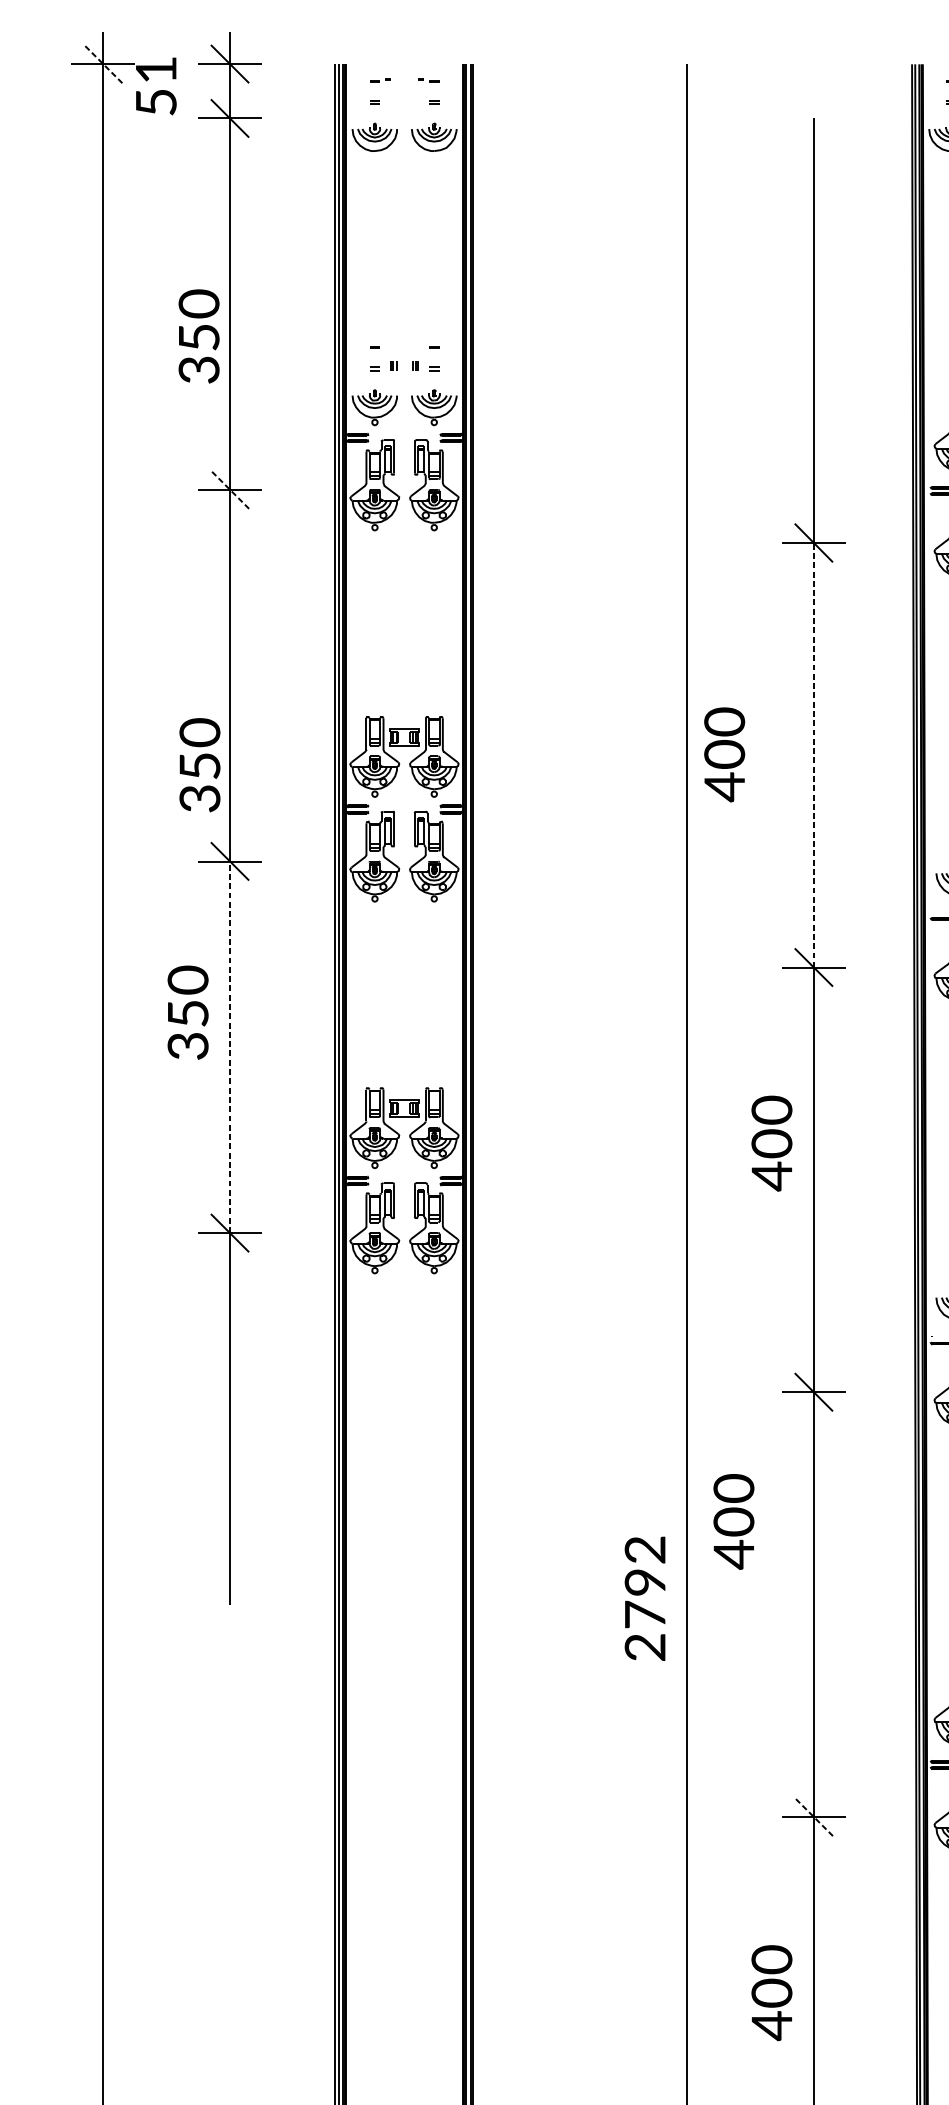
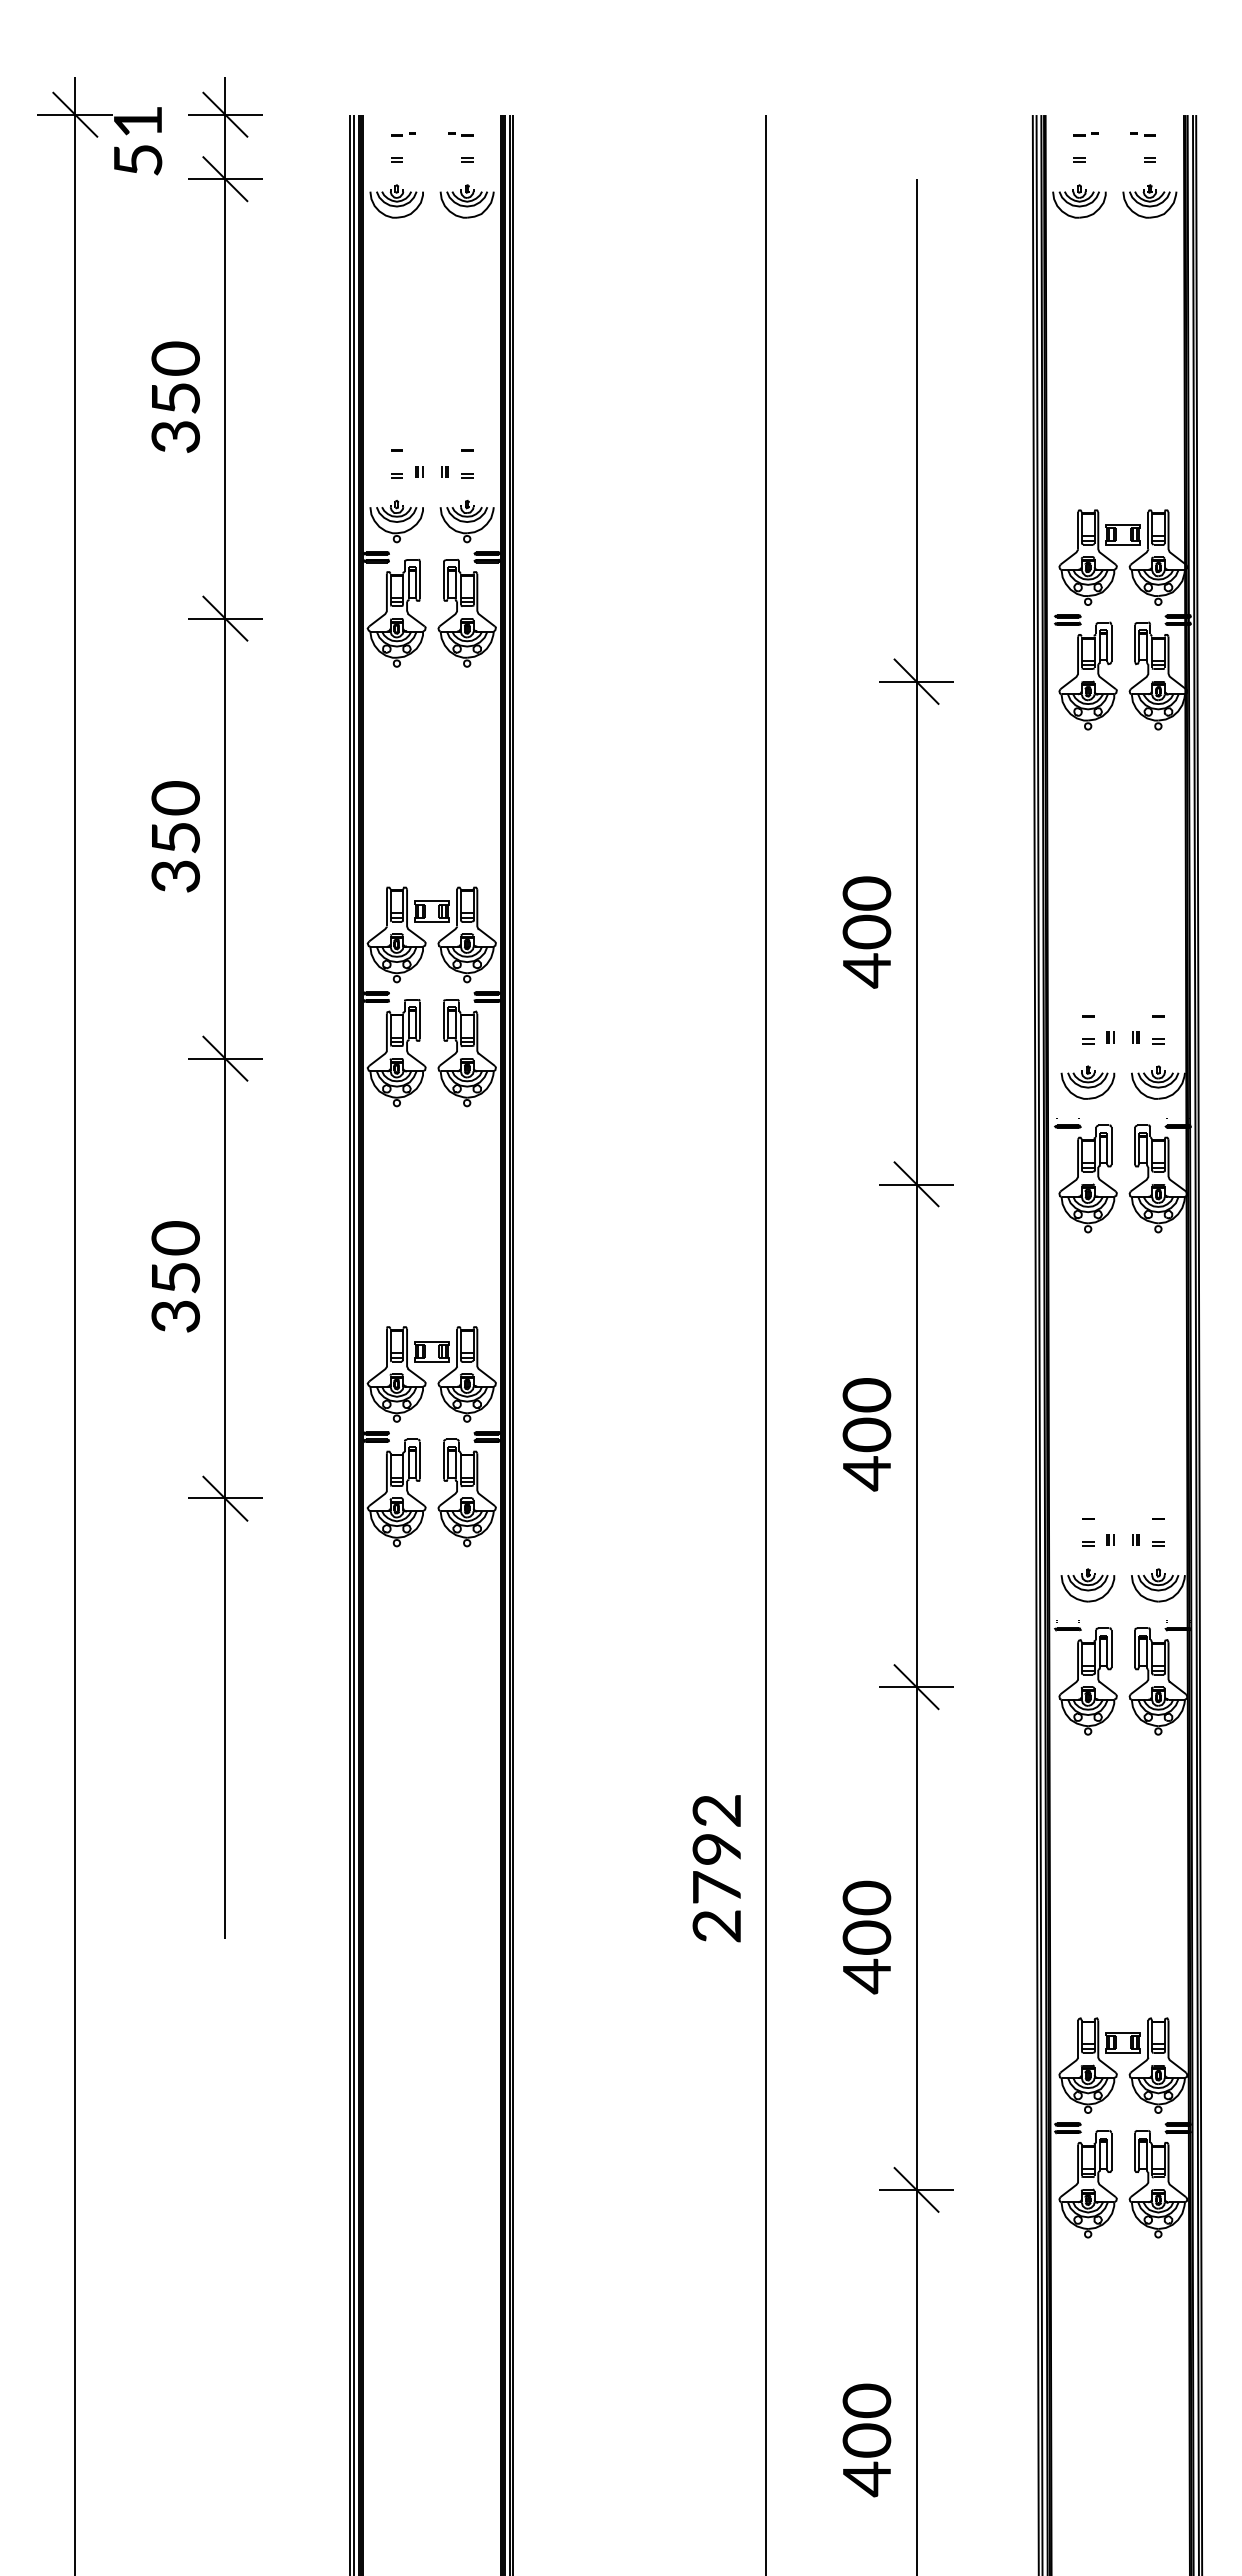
line: (103, 63) -> (75, 114), dashed -> solid
text: (198, 335) -> (175, 396), moved
line: (230, 489) -> (225, 618), dashed -> solid
text: (724, 754) -> (866, 932), moved
line: (813, 754) -> (916, 932), dashed -> solid
text: (199, 764) -> (175, 836), moved
text: (187, 1012) -> (175, 1276), moved
line: (230, 1047) -> (225, 1278), dashed -> solid
text: (771, 1143) -> (866, 1434), moved
text: (733, 1521) -> (866, 1937), moved
text: (644, 1598) -> (716, 1868), moved
line: (813, 1816) -> (916, 2189), dashed -> solid
text: (771, 1993) -> (866, 2440), moved

